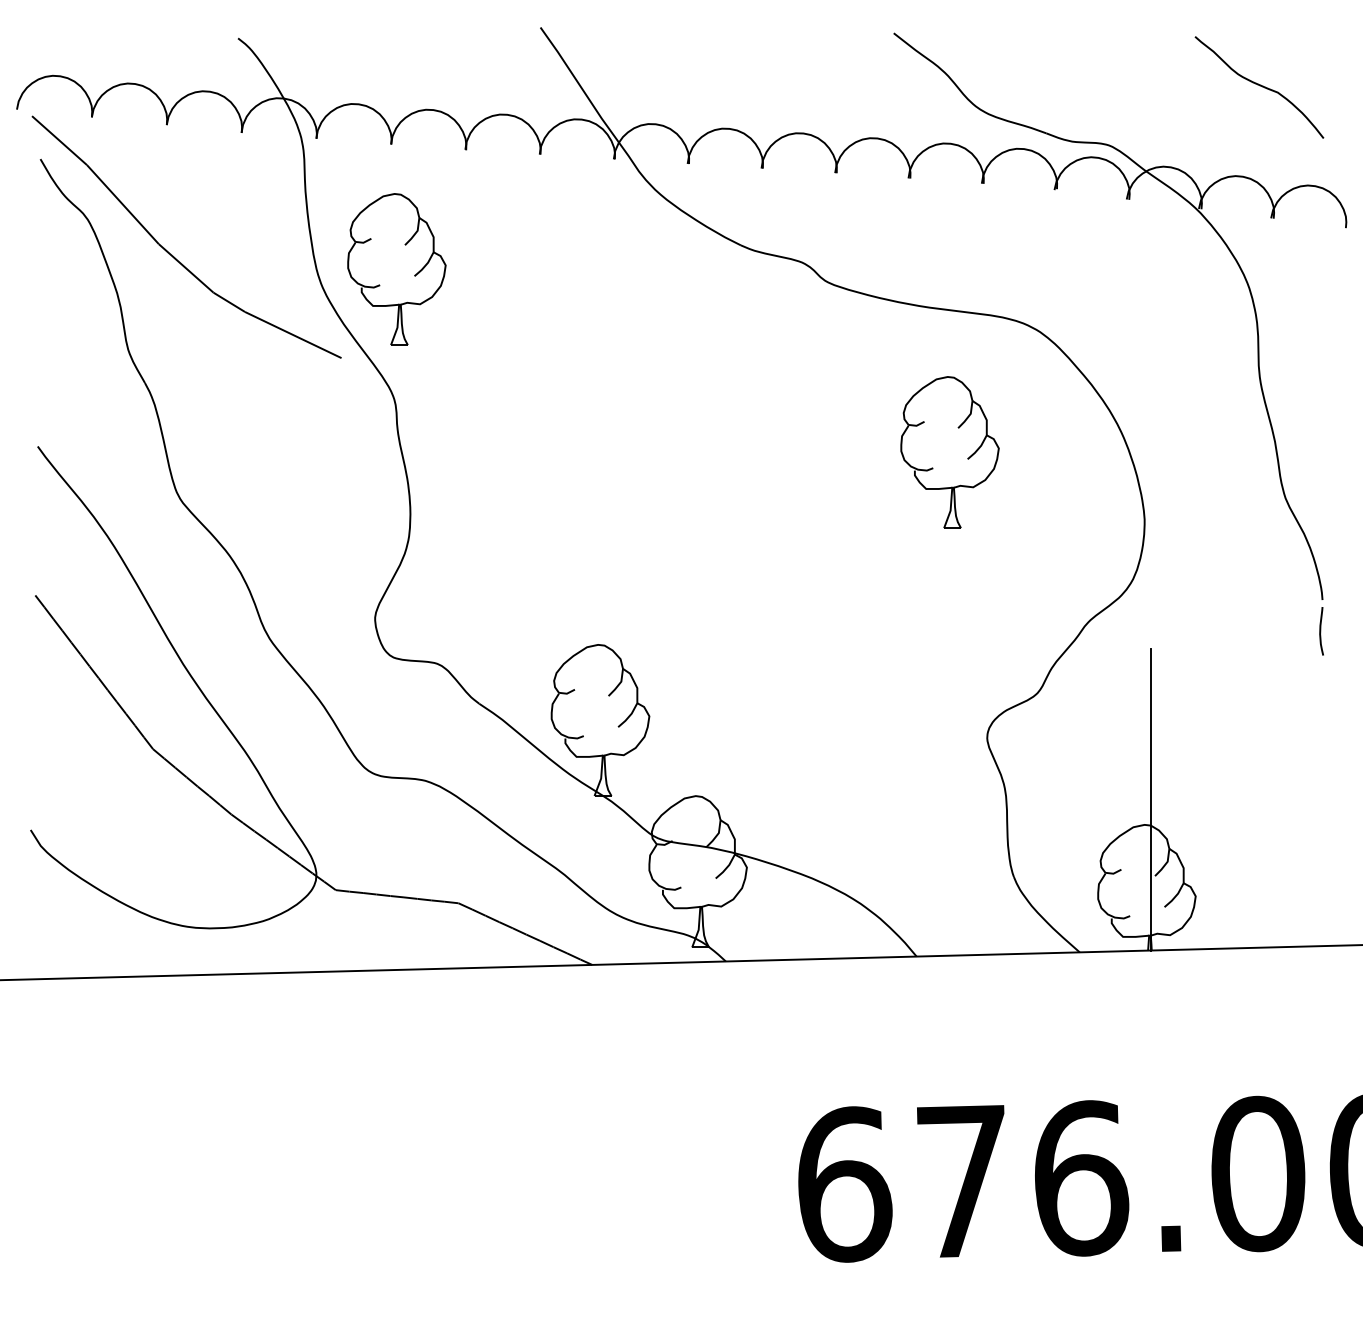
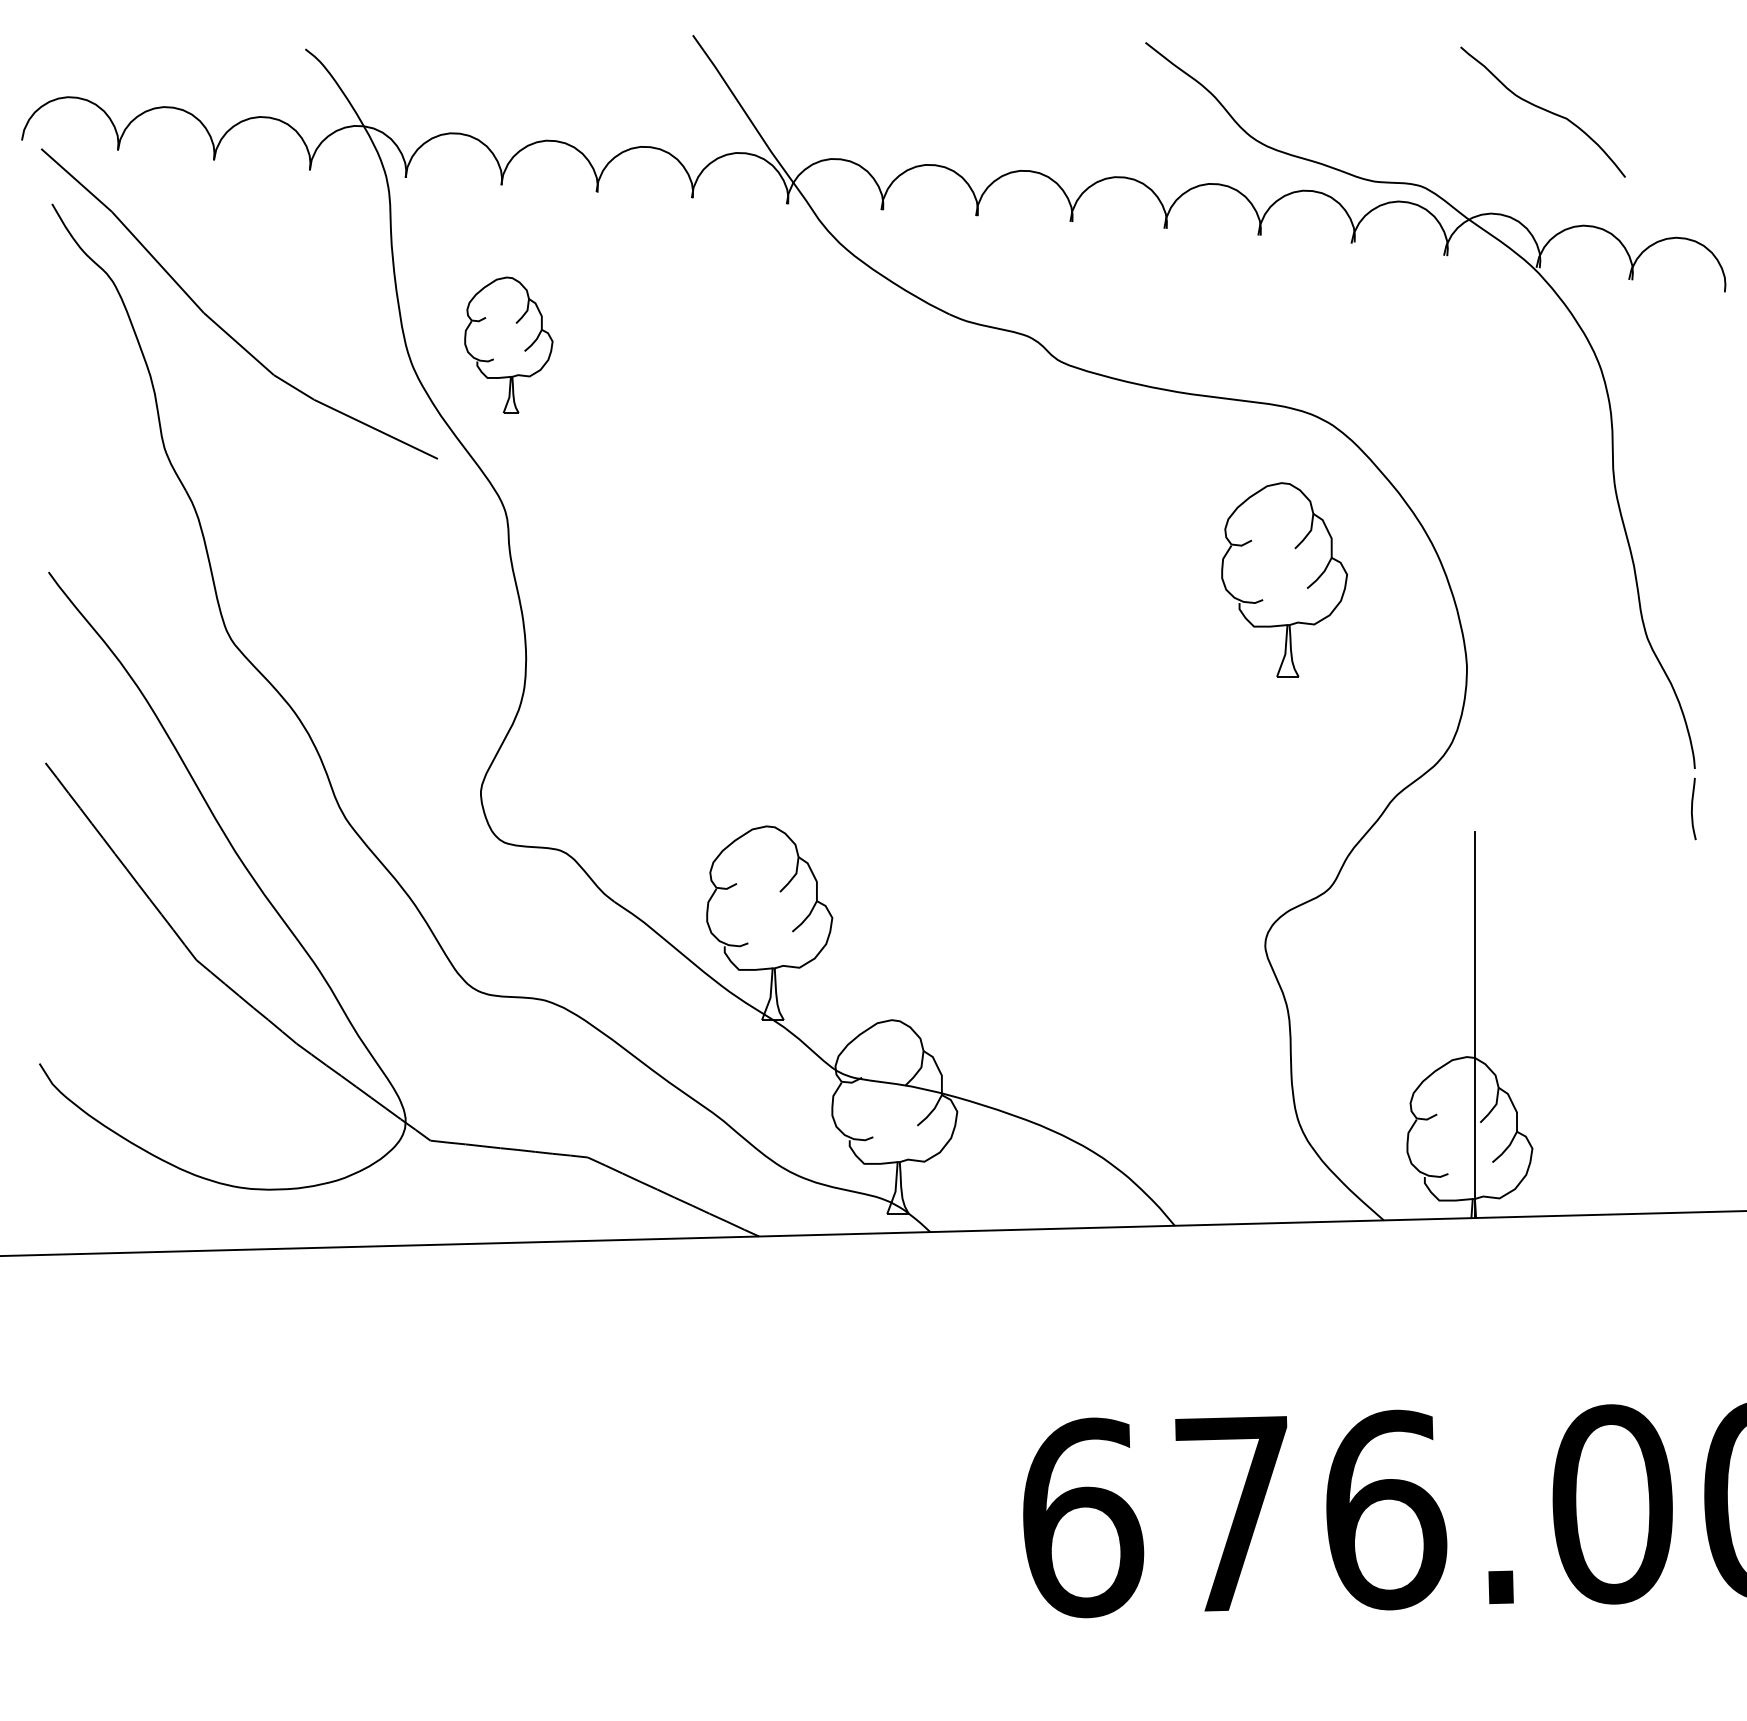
curve: (1259, 86) -> (1543, 110), moved
part: (396, 268) -> (508, 344), size x0.7
part: (967, 458) -> (1306, 587), moved

